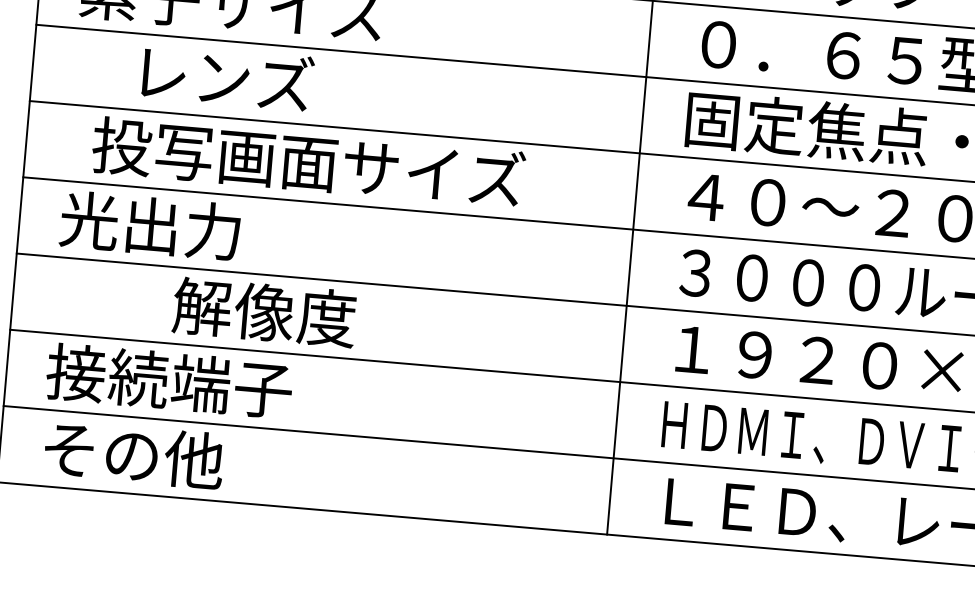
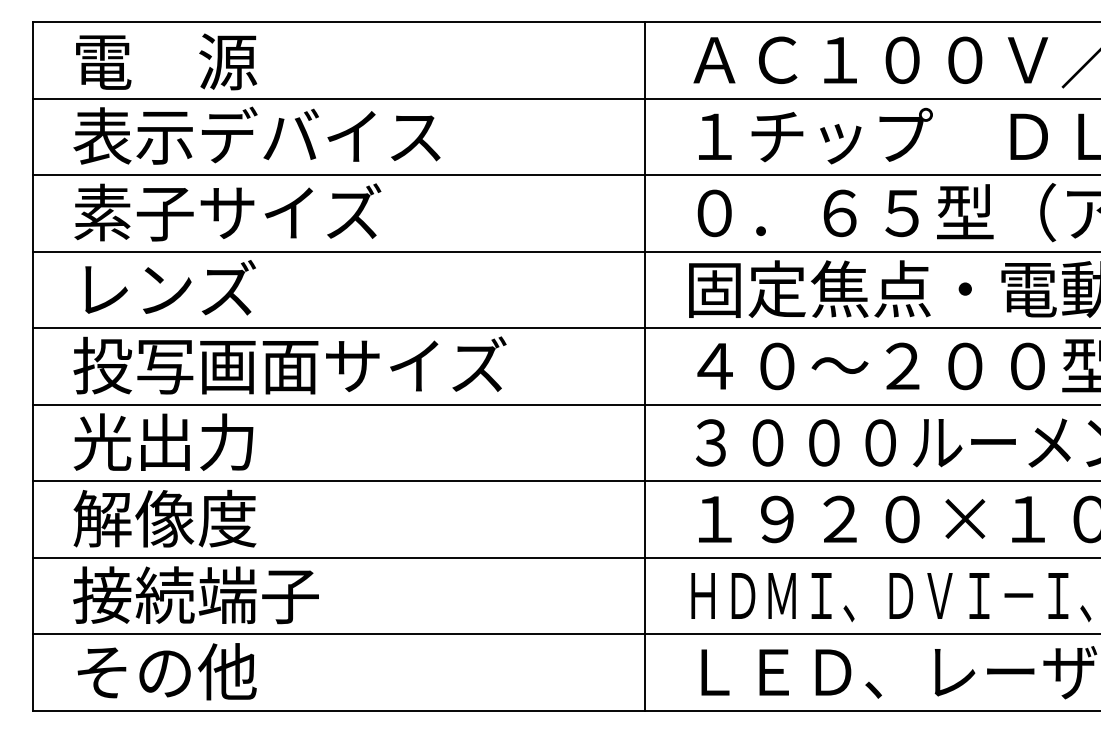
text: (228, 77) -> (170, 287), moved
text: (308, 162) -> (289, 365), moved
text: (264, 312) -> (164, 518), moved

